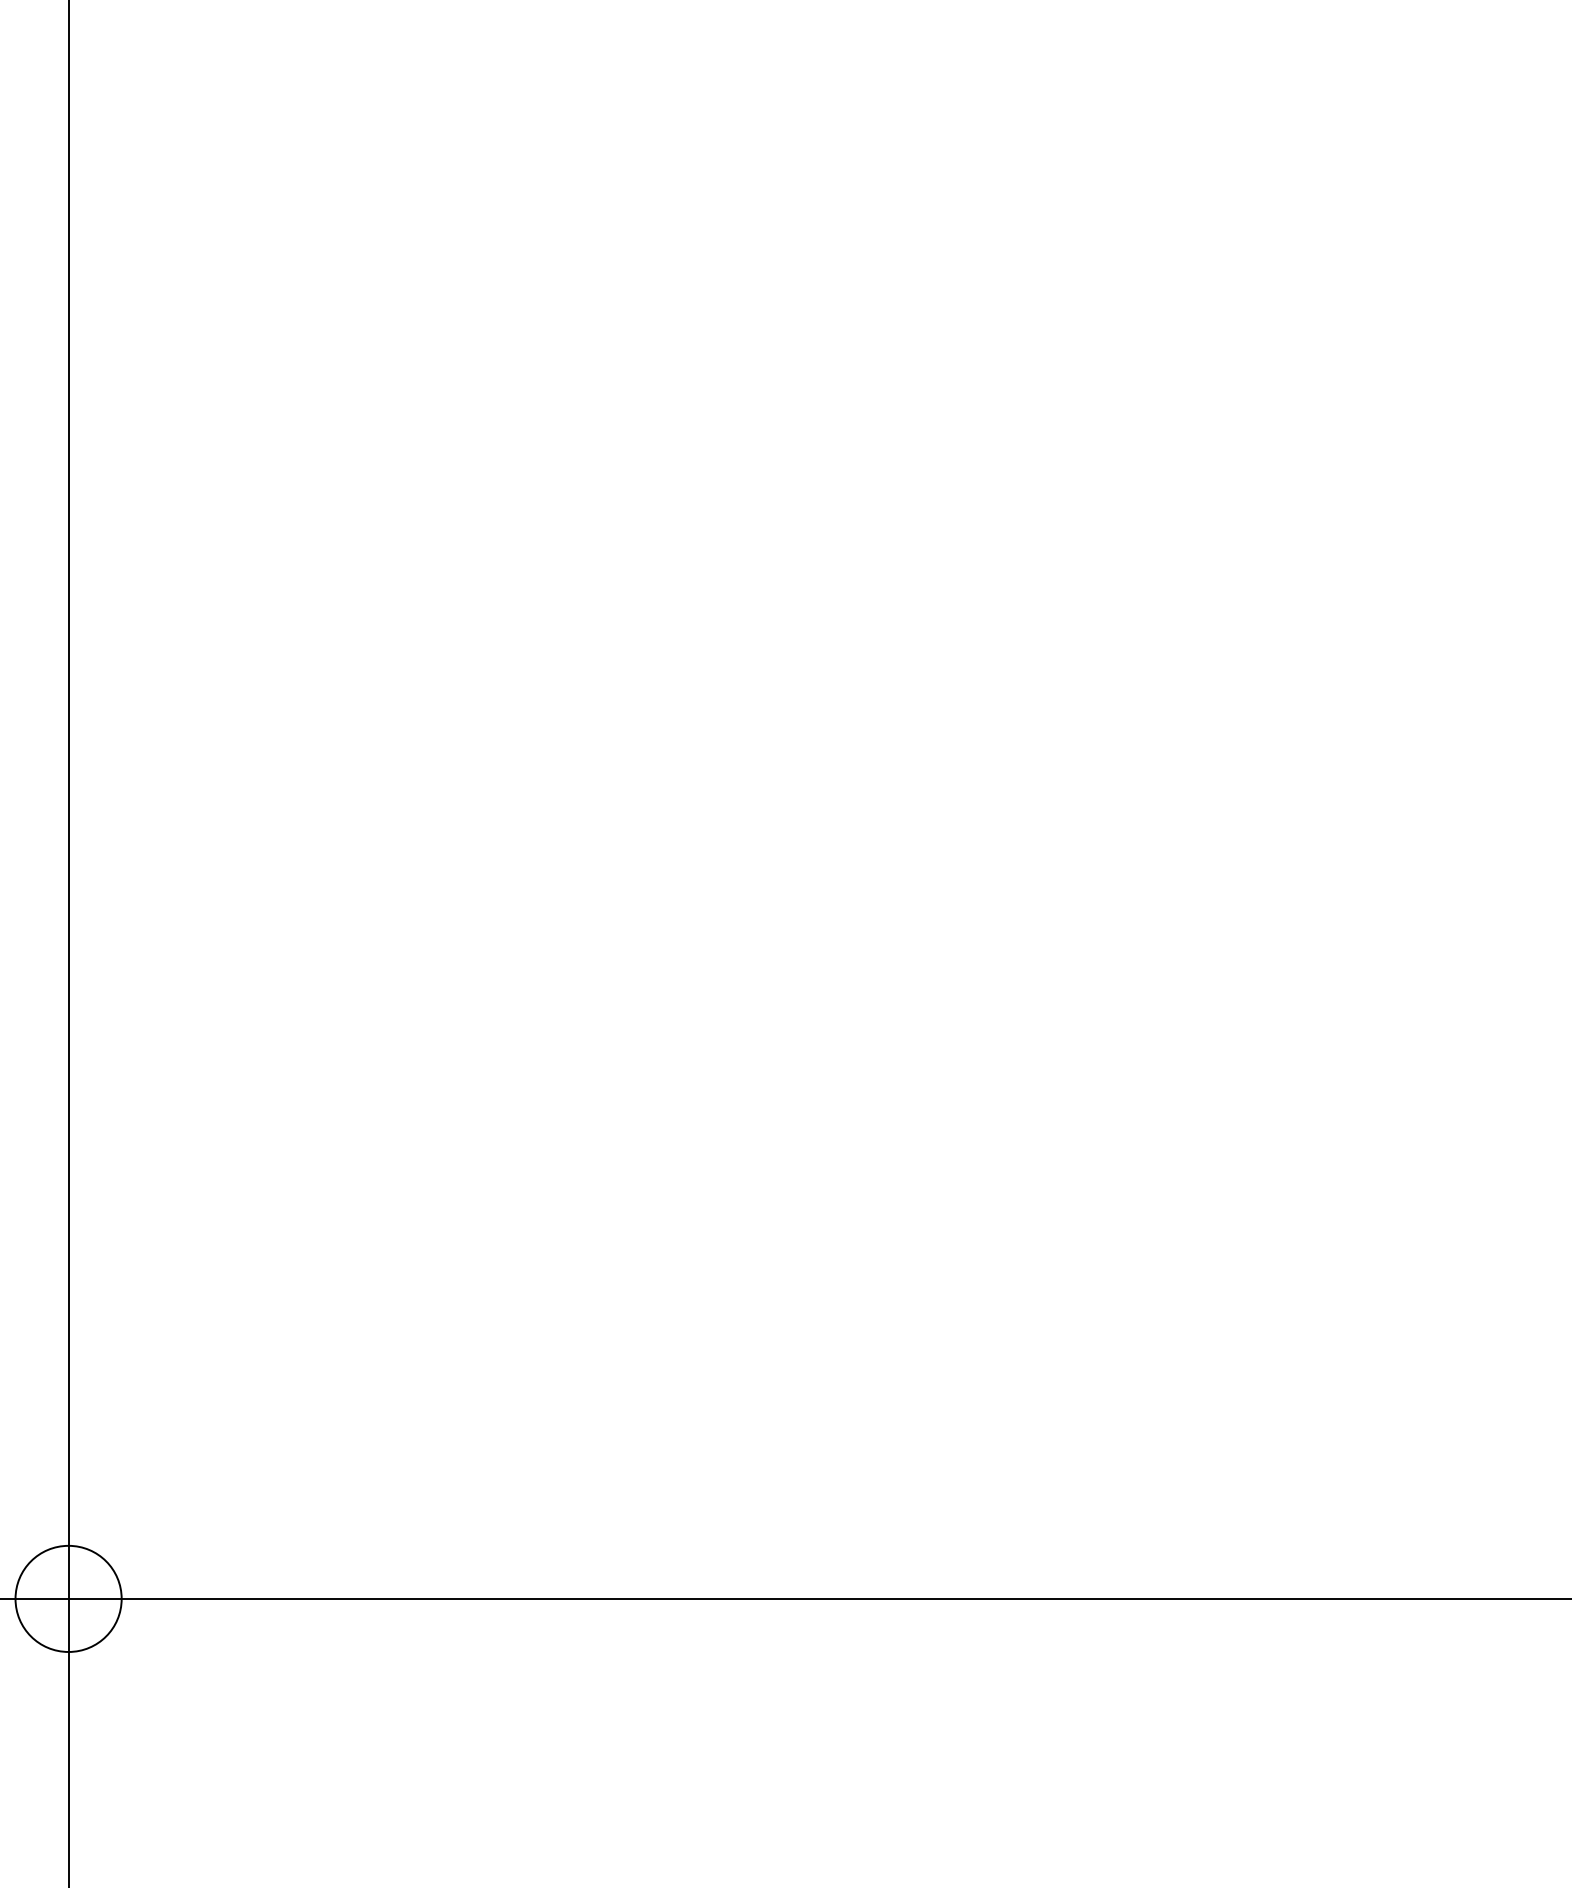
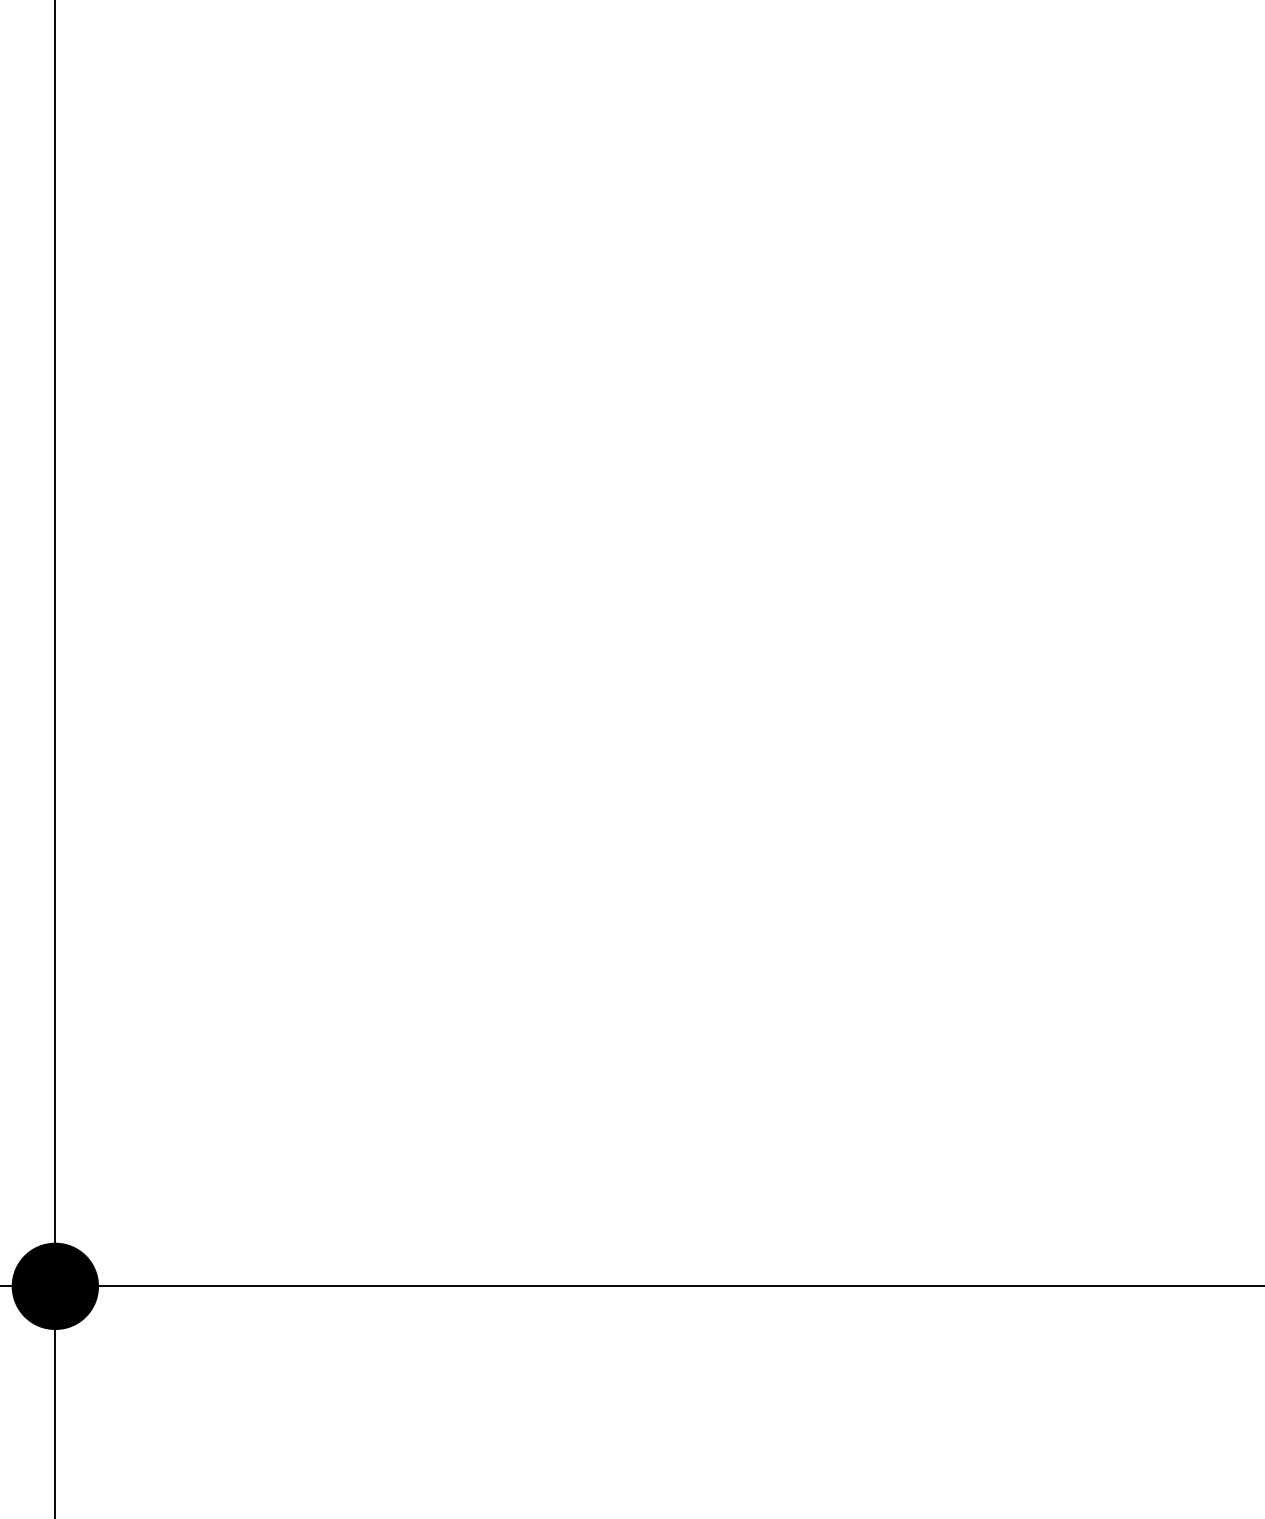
fill: (68, 1598) -> (55, 1286), added

